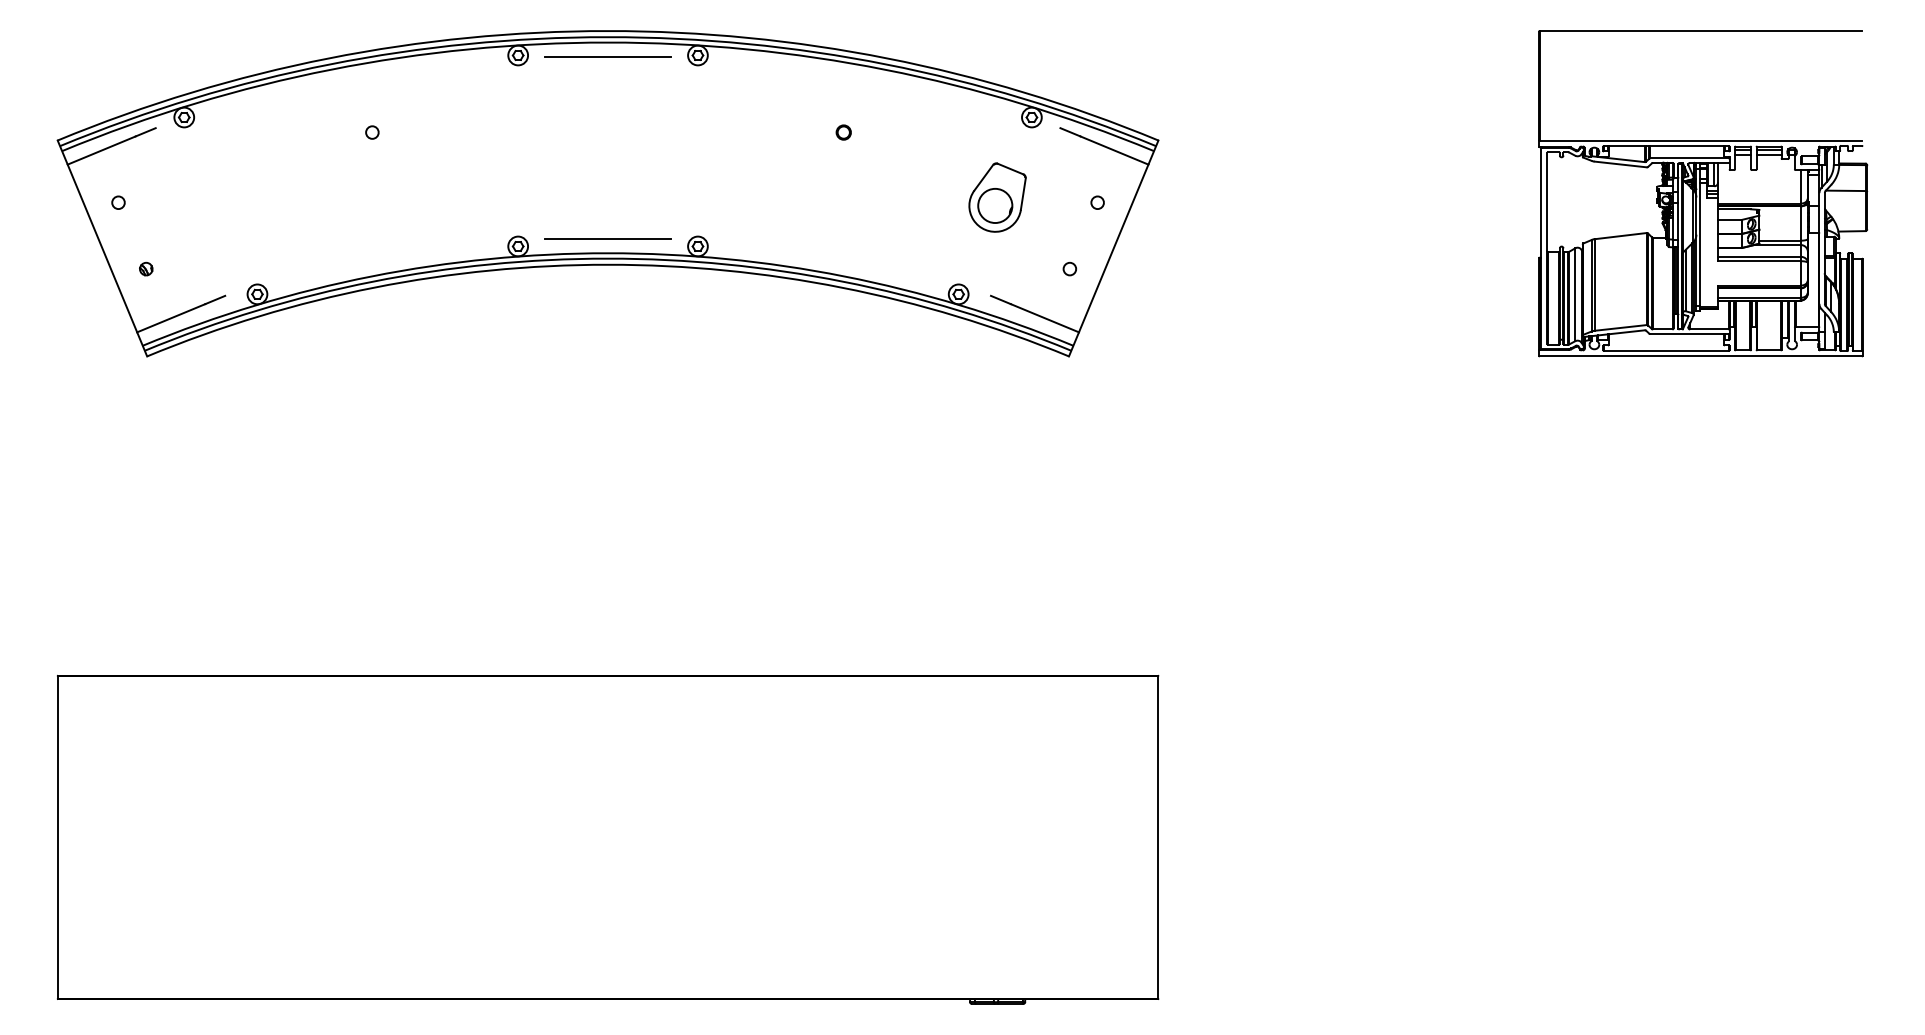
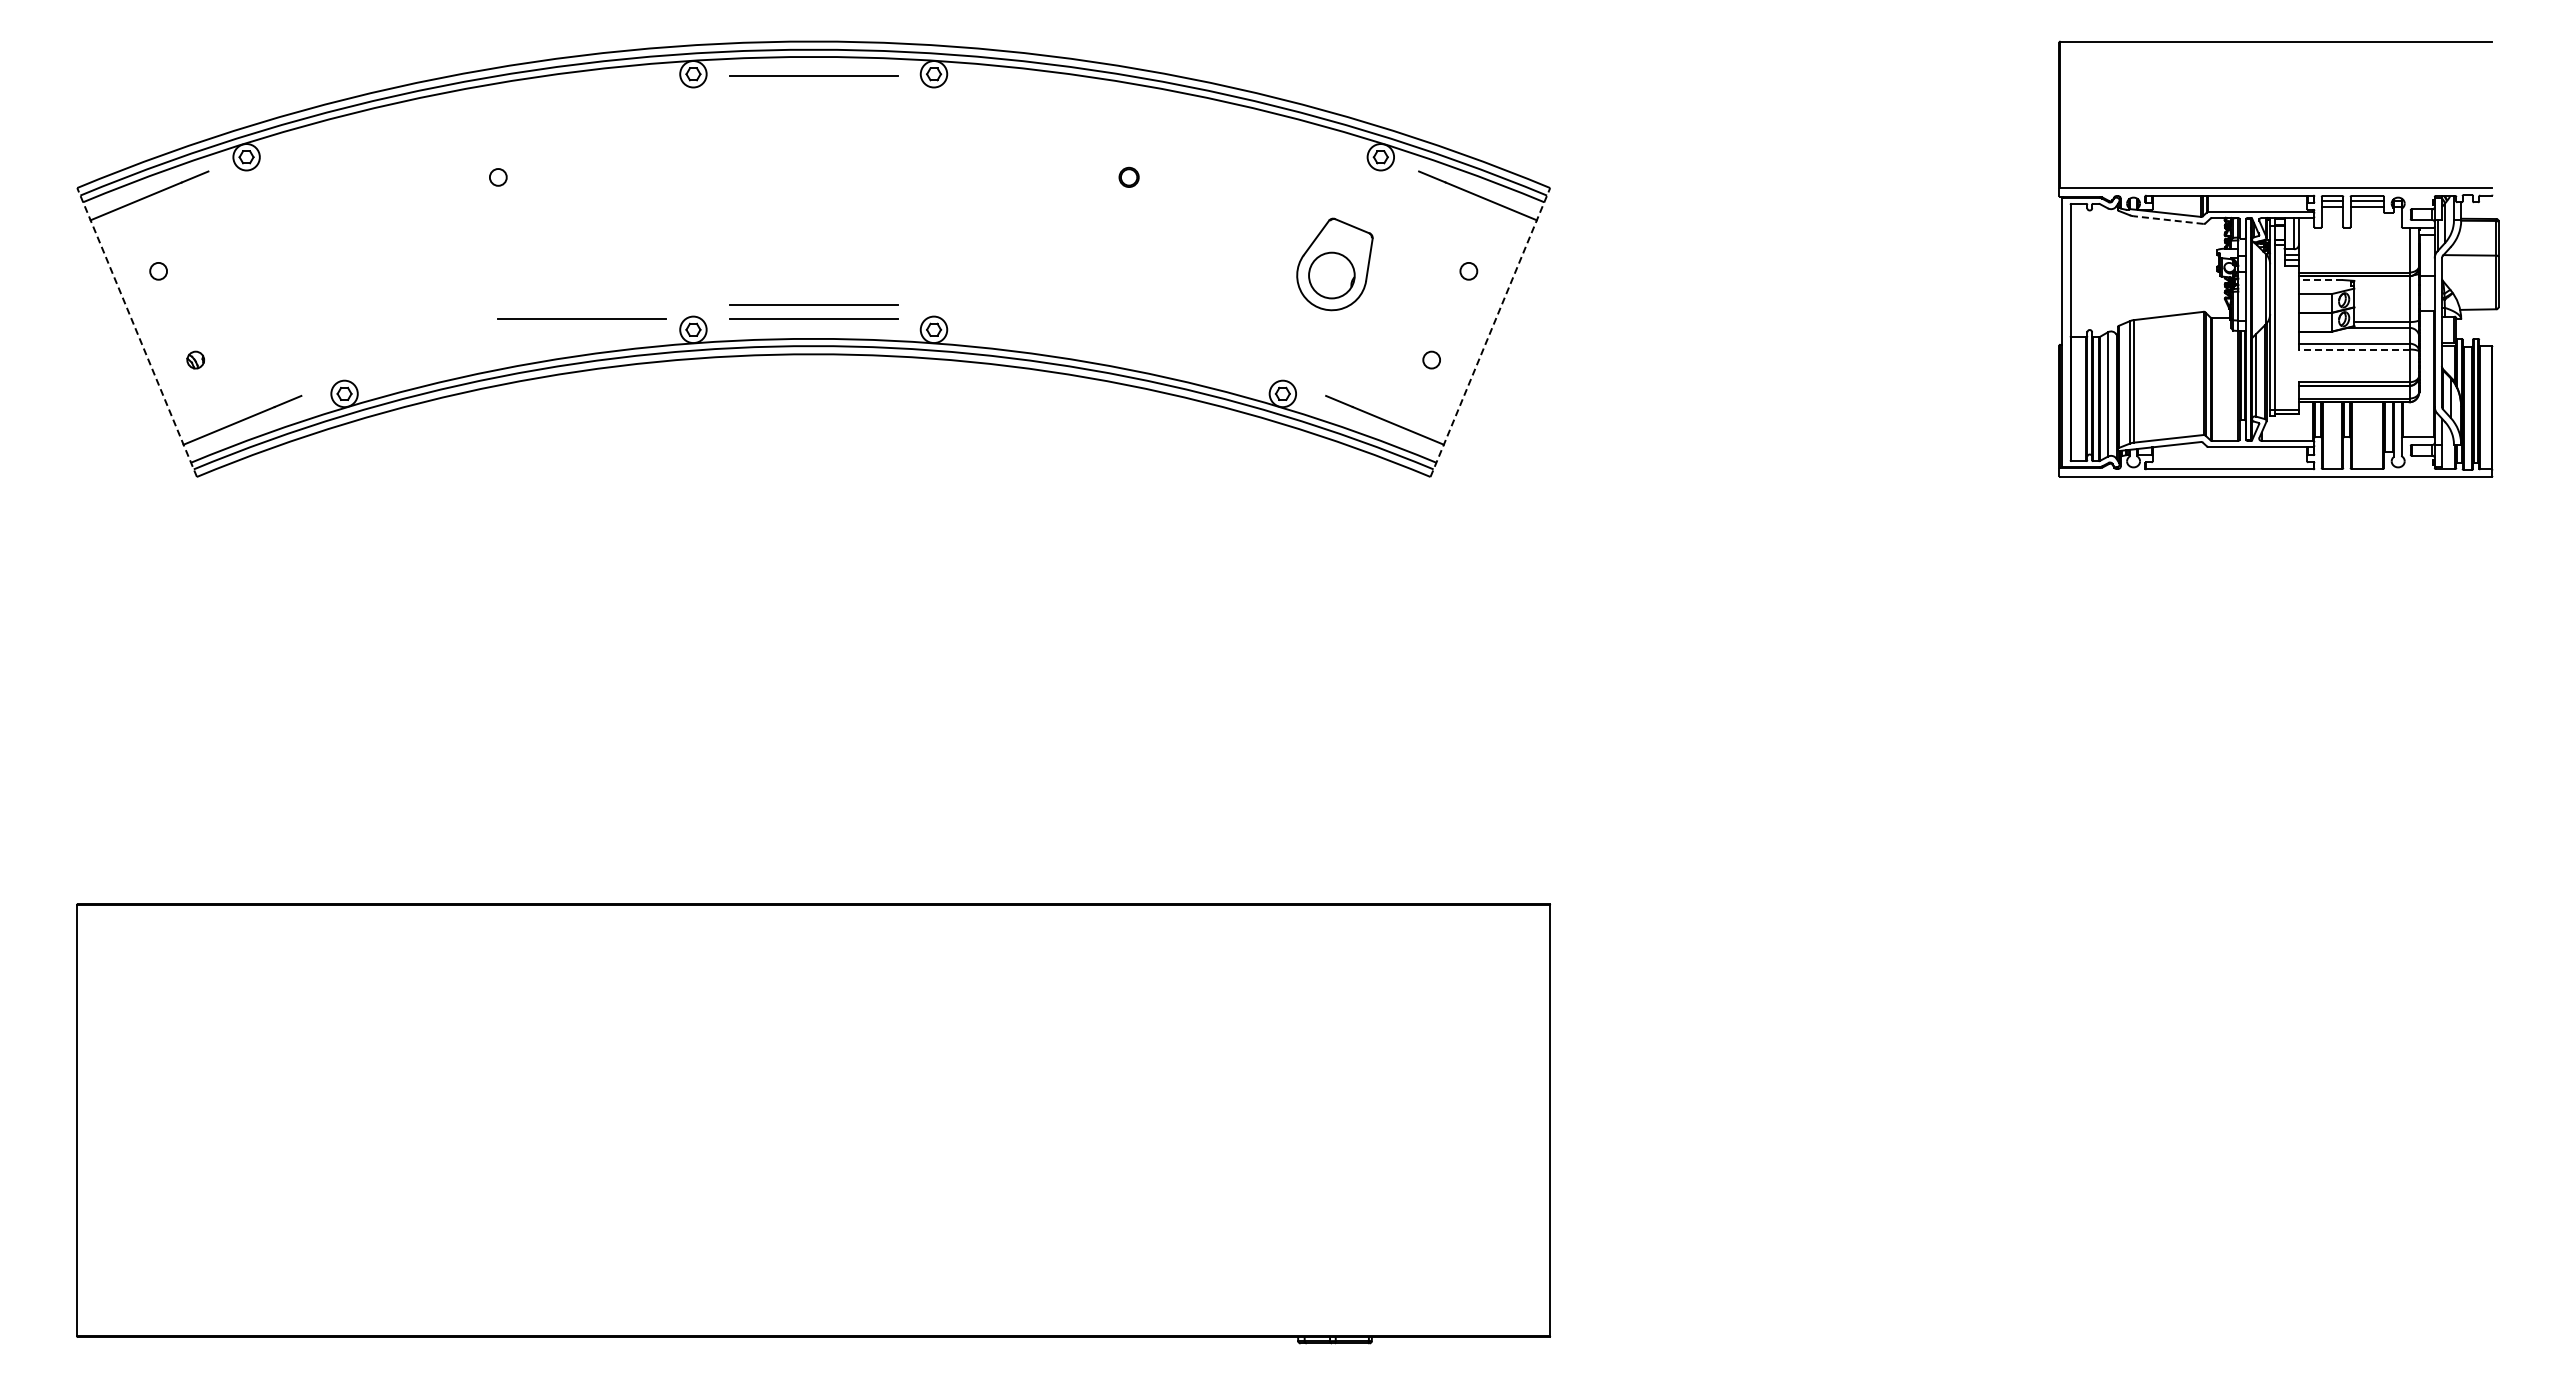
line: (1620, 164) -> (2168, 220), solid -> dashed
line: (1734, 209) -> (2320, 280), solid -> dashed
line: (607, 227) -> (813, 304), added
line: (434, 238) -> (581, 318), added
line: (101, 248) -> (136, 332), solid -> dashed
line: (1113, 248) -> (1490, 332), solid -> dashed
line: (1758, 261) -> (2353, 349), solid -> dashed

